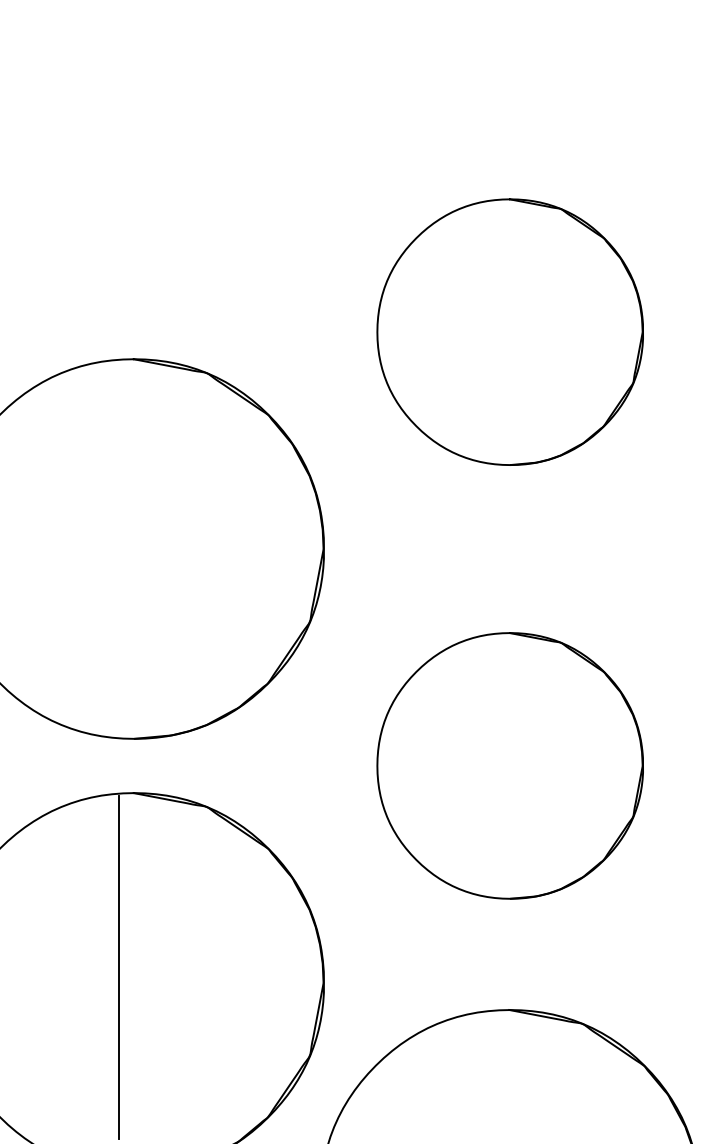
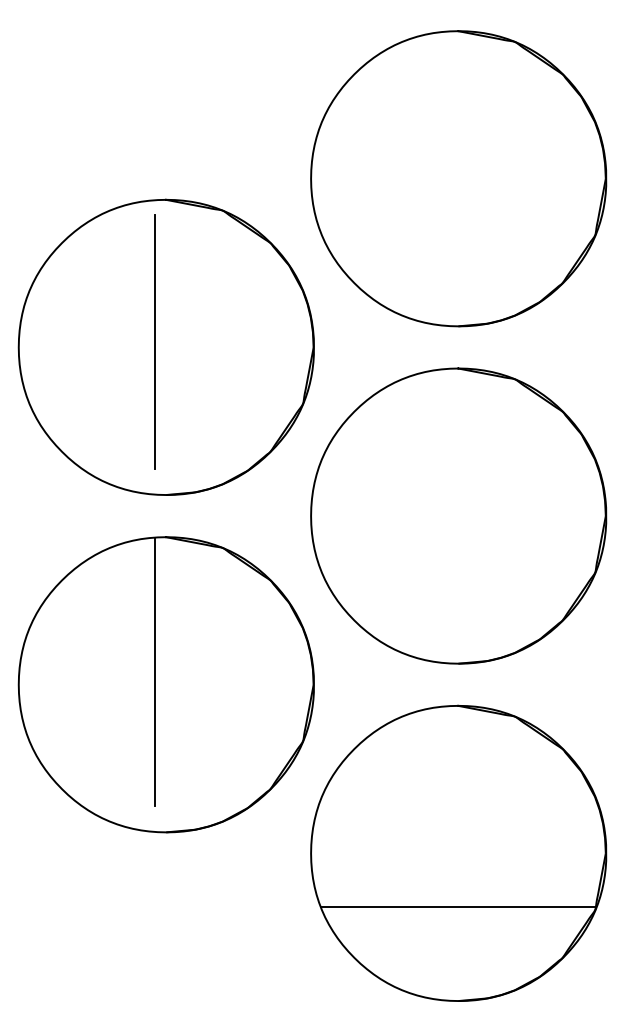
part: (509, 331) -> (458, 178), size x1.43
line: (118, 541) -> (154, 341), added
part: (509, 765) -> (458, 515), size x1.43

